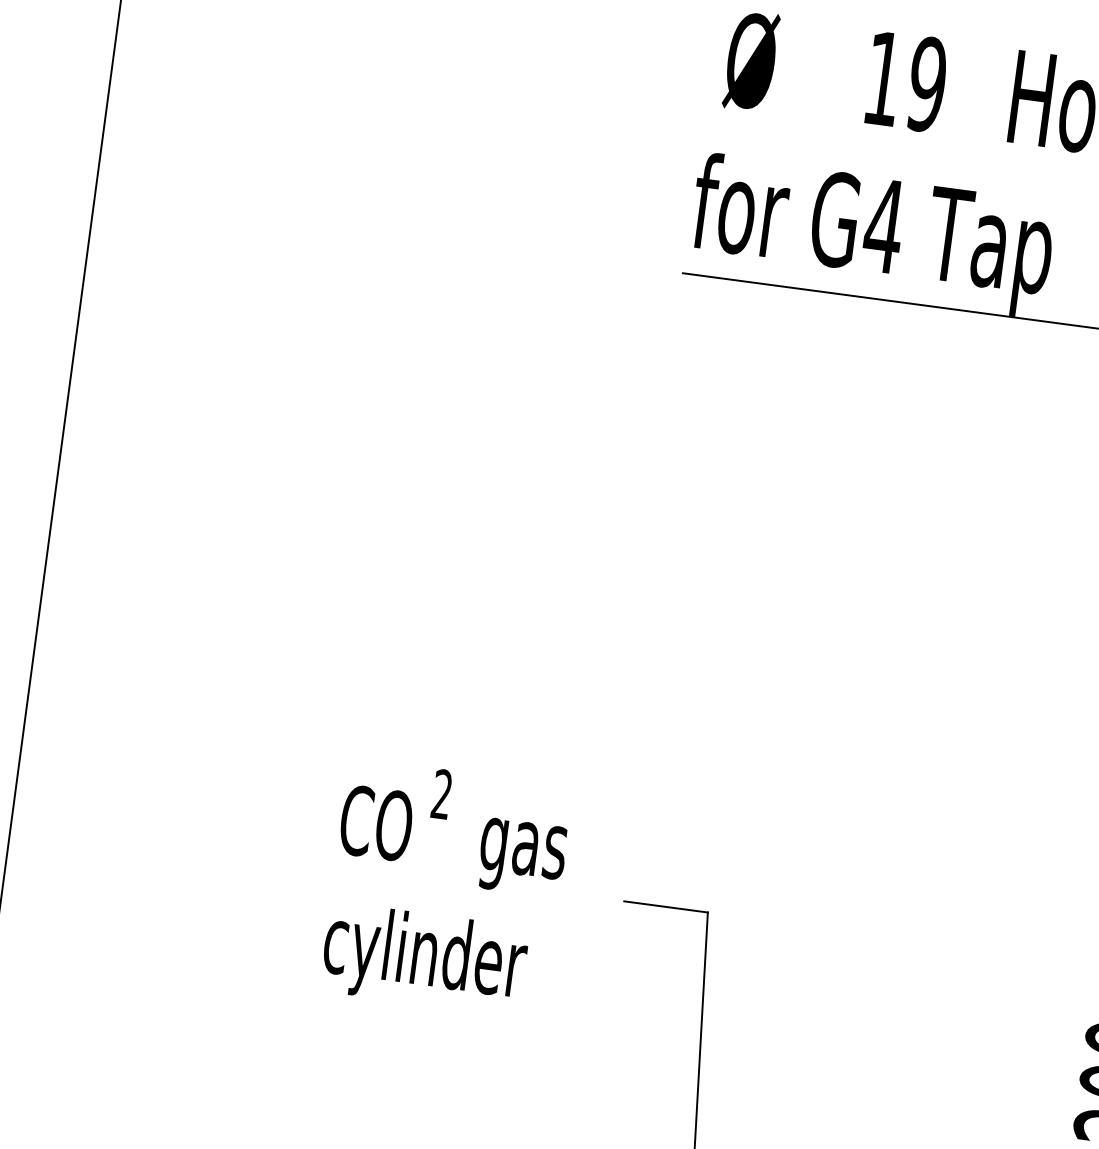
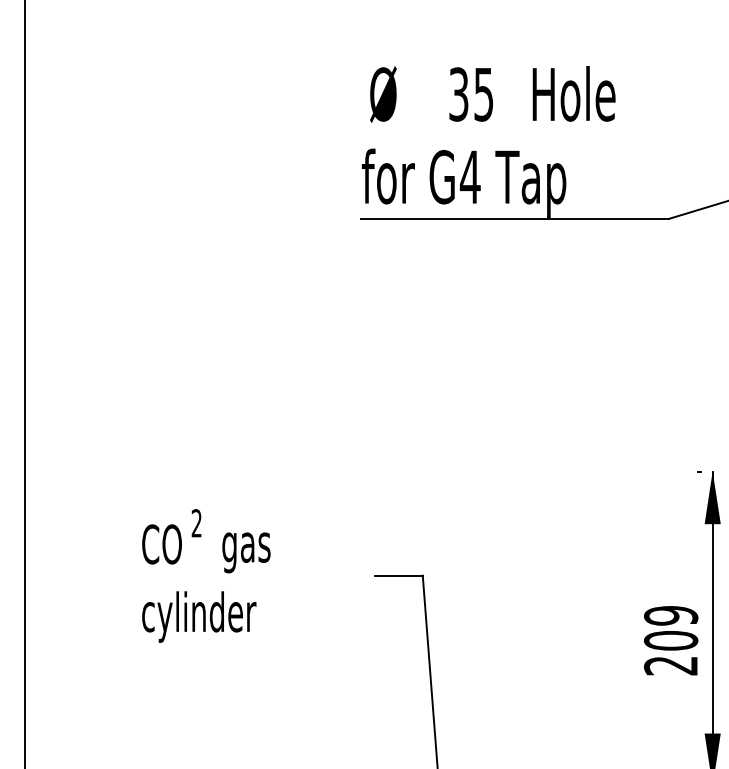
text: (905, 81) -> (471, 94), 19 -> 35
text: (446, 888) -> (206, 575), moved

